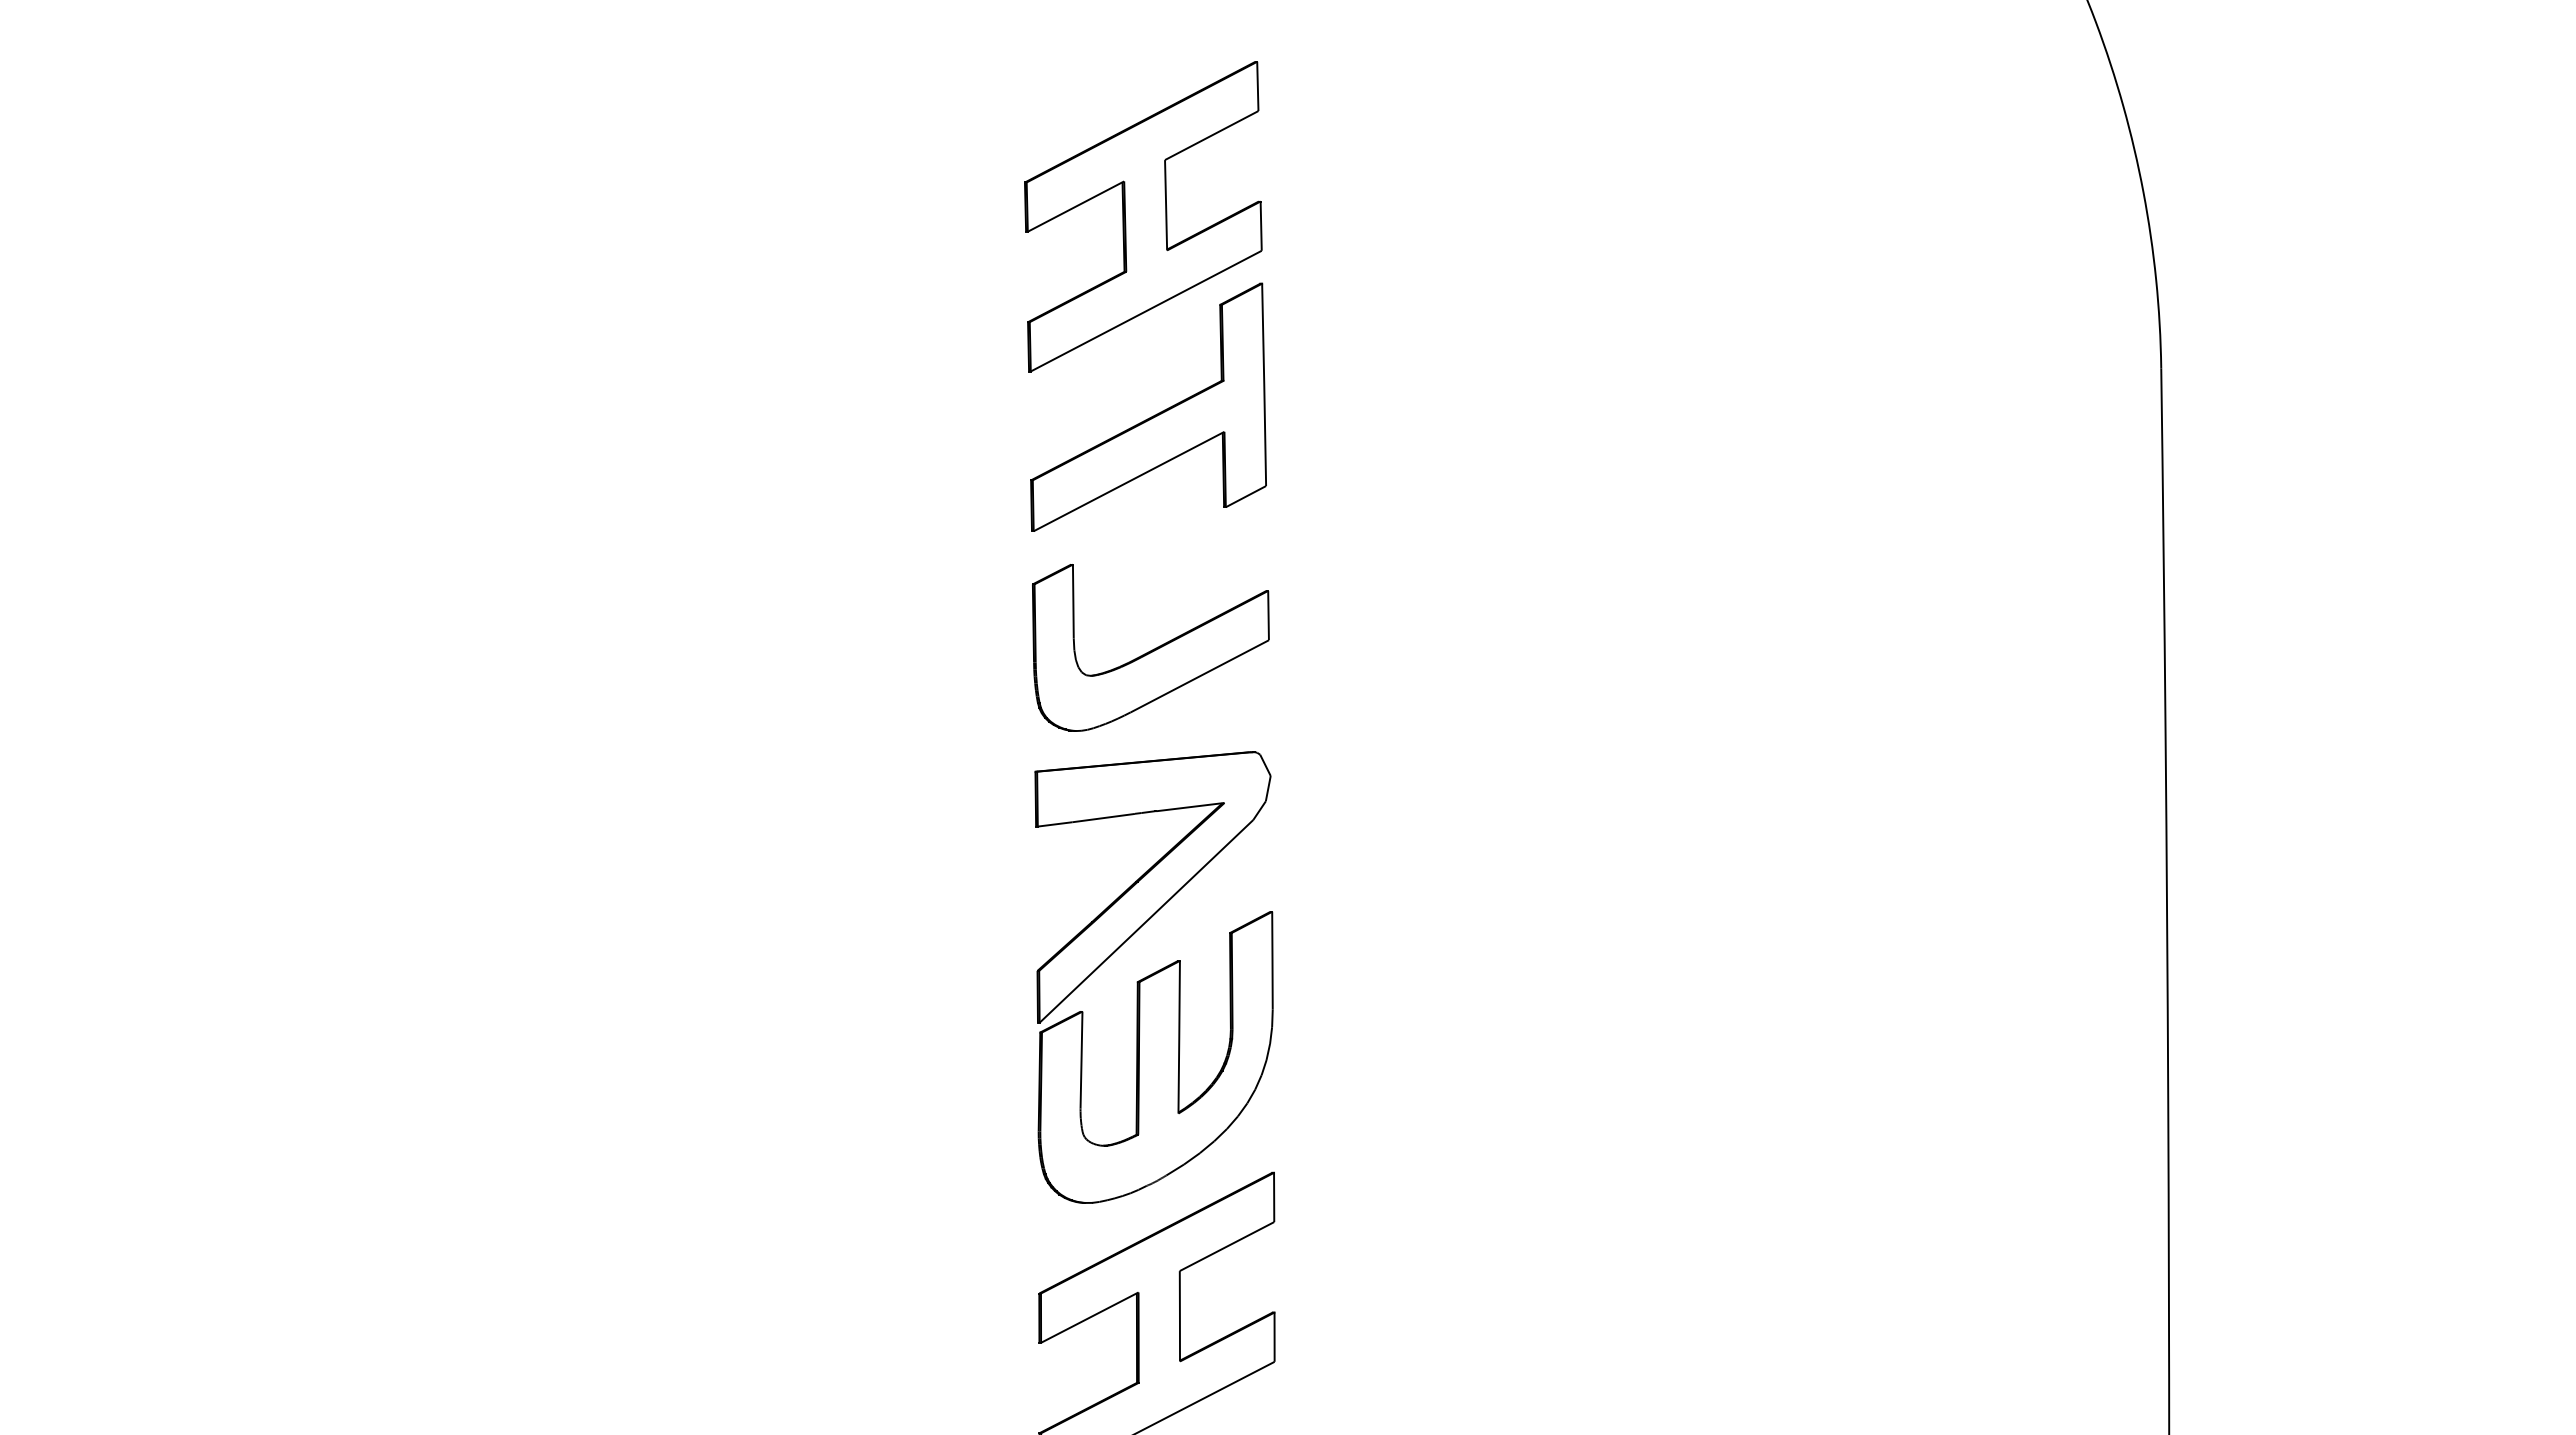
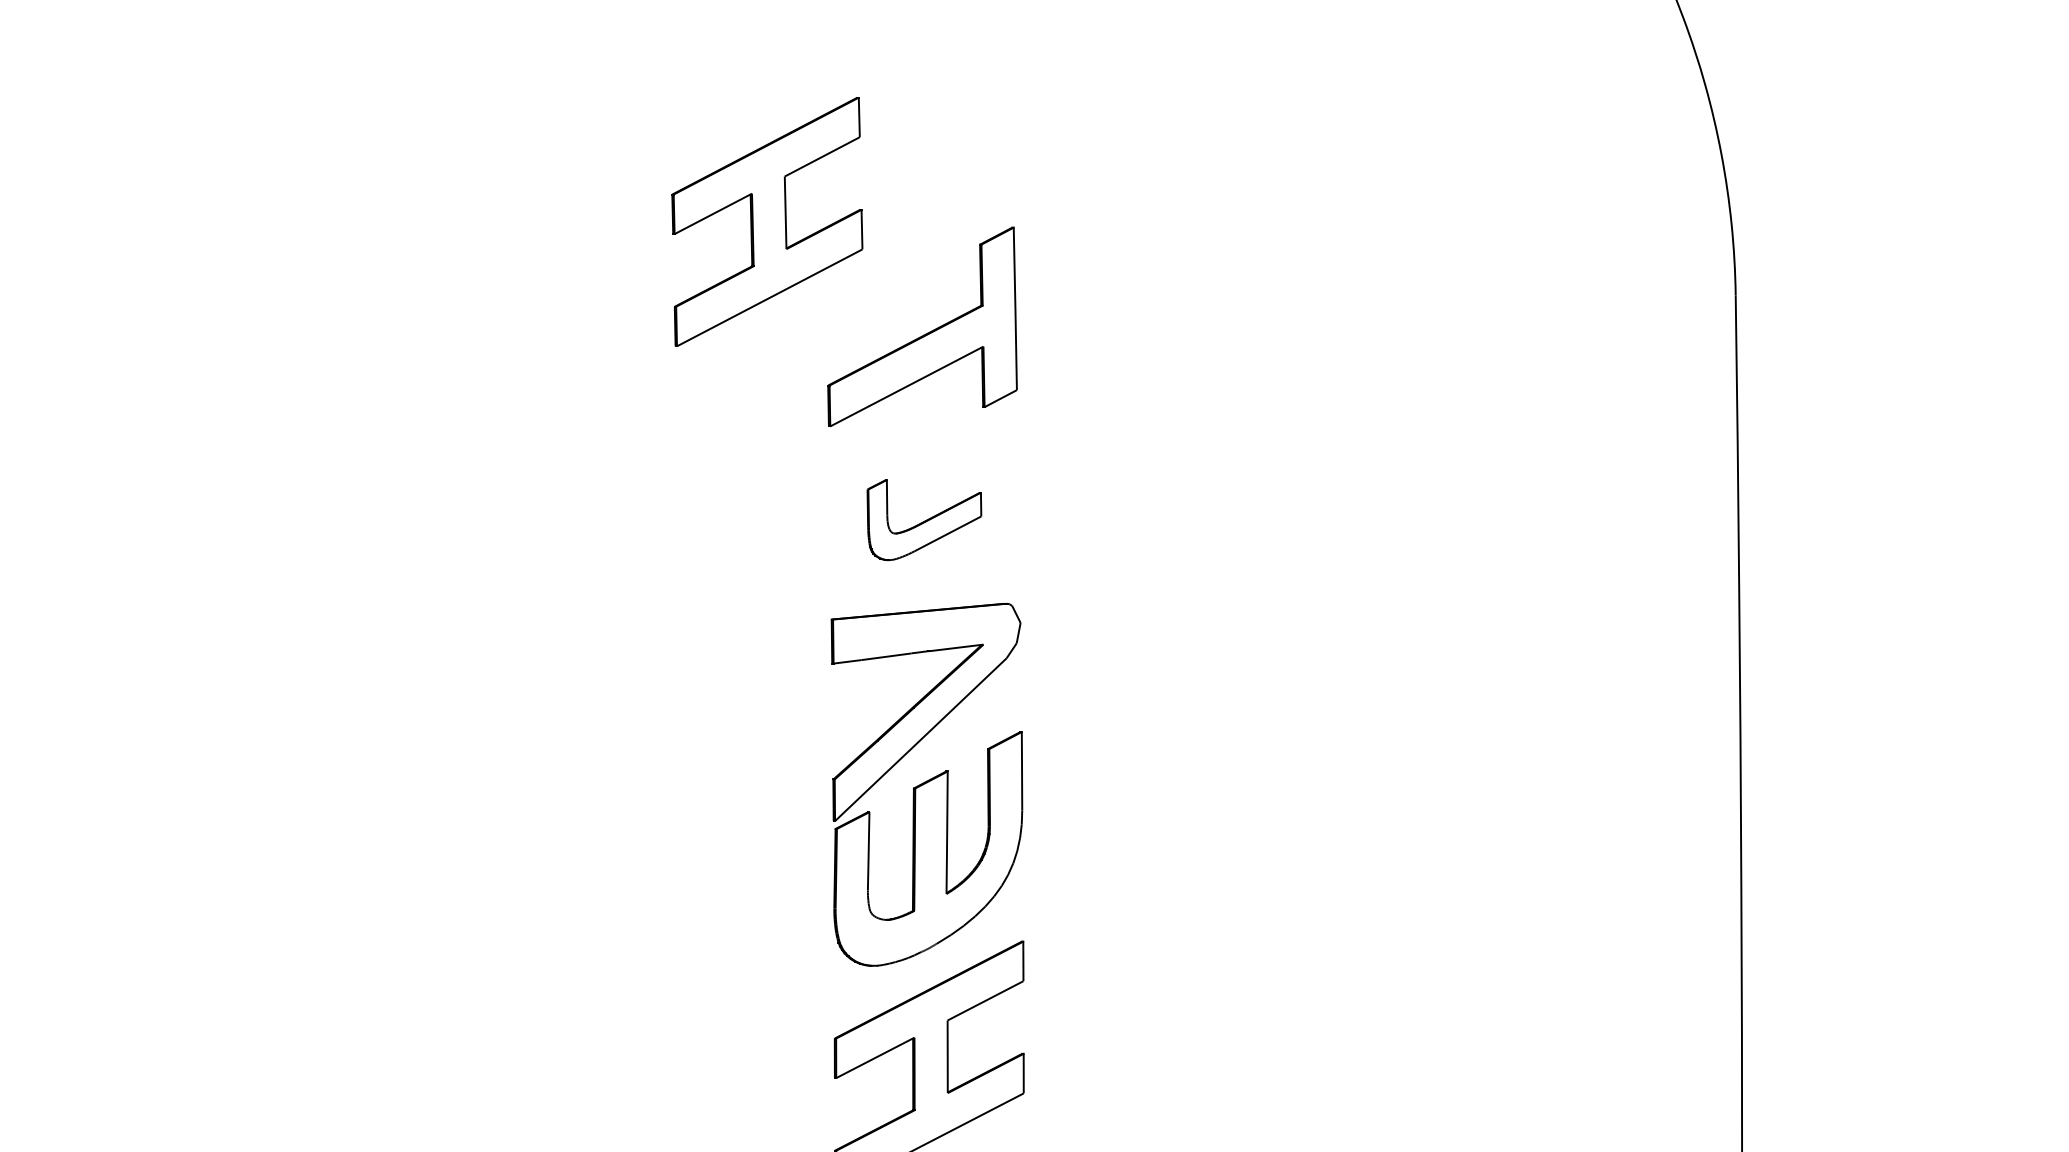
part: (1143, 216) -> (767, 221), moved
part: (1150, 647) -> (924, 519), size x0.6

